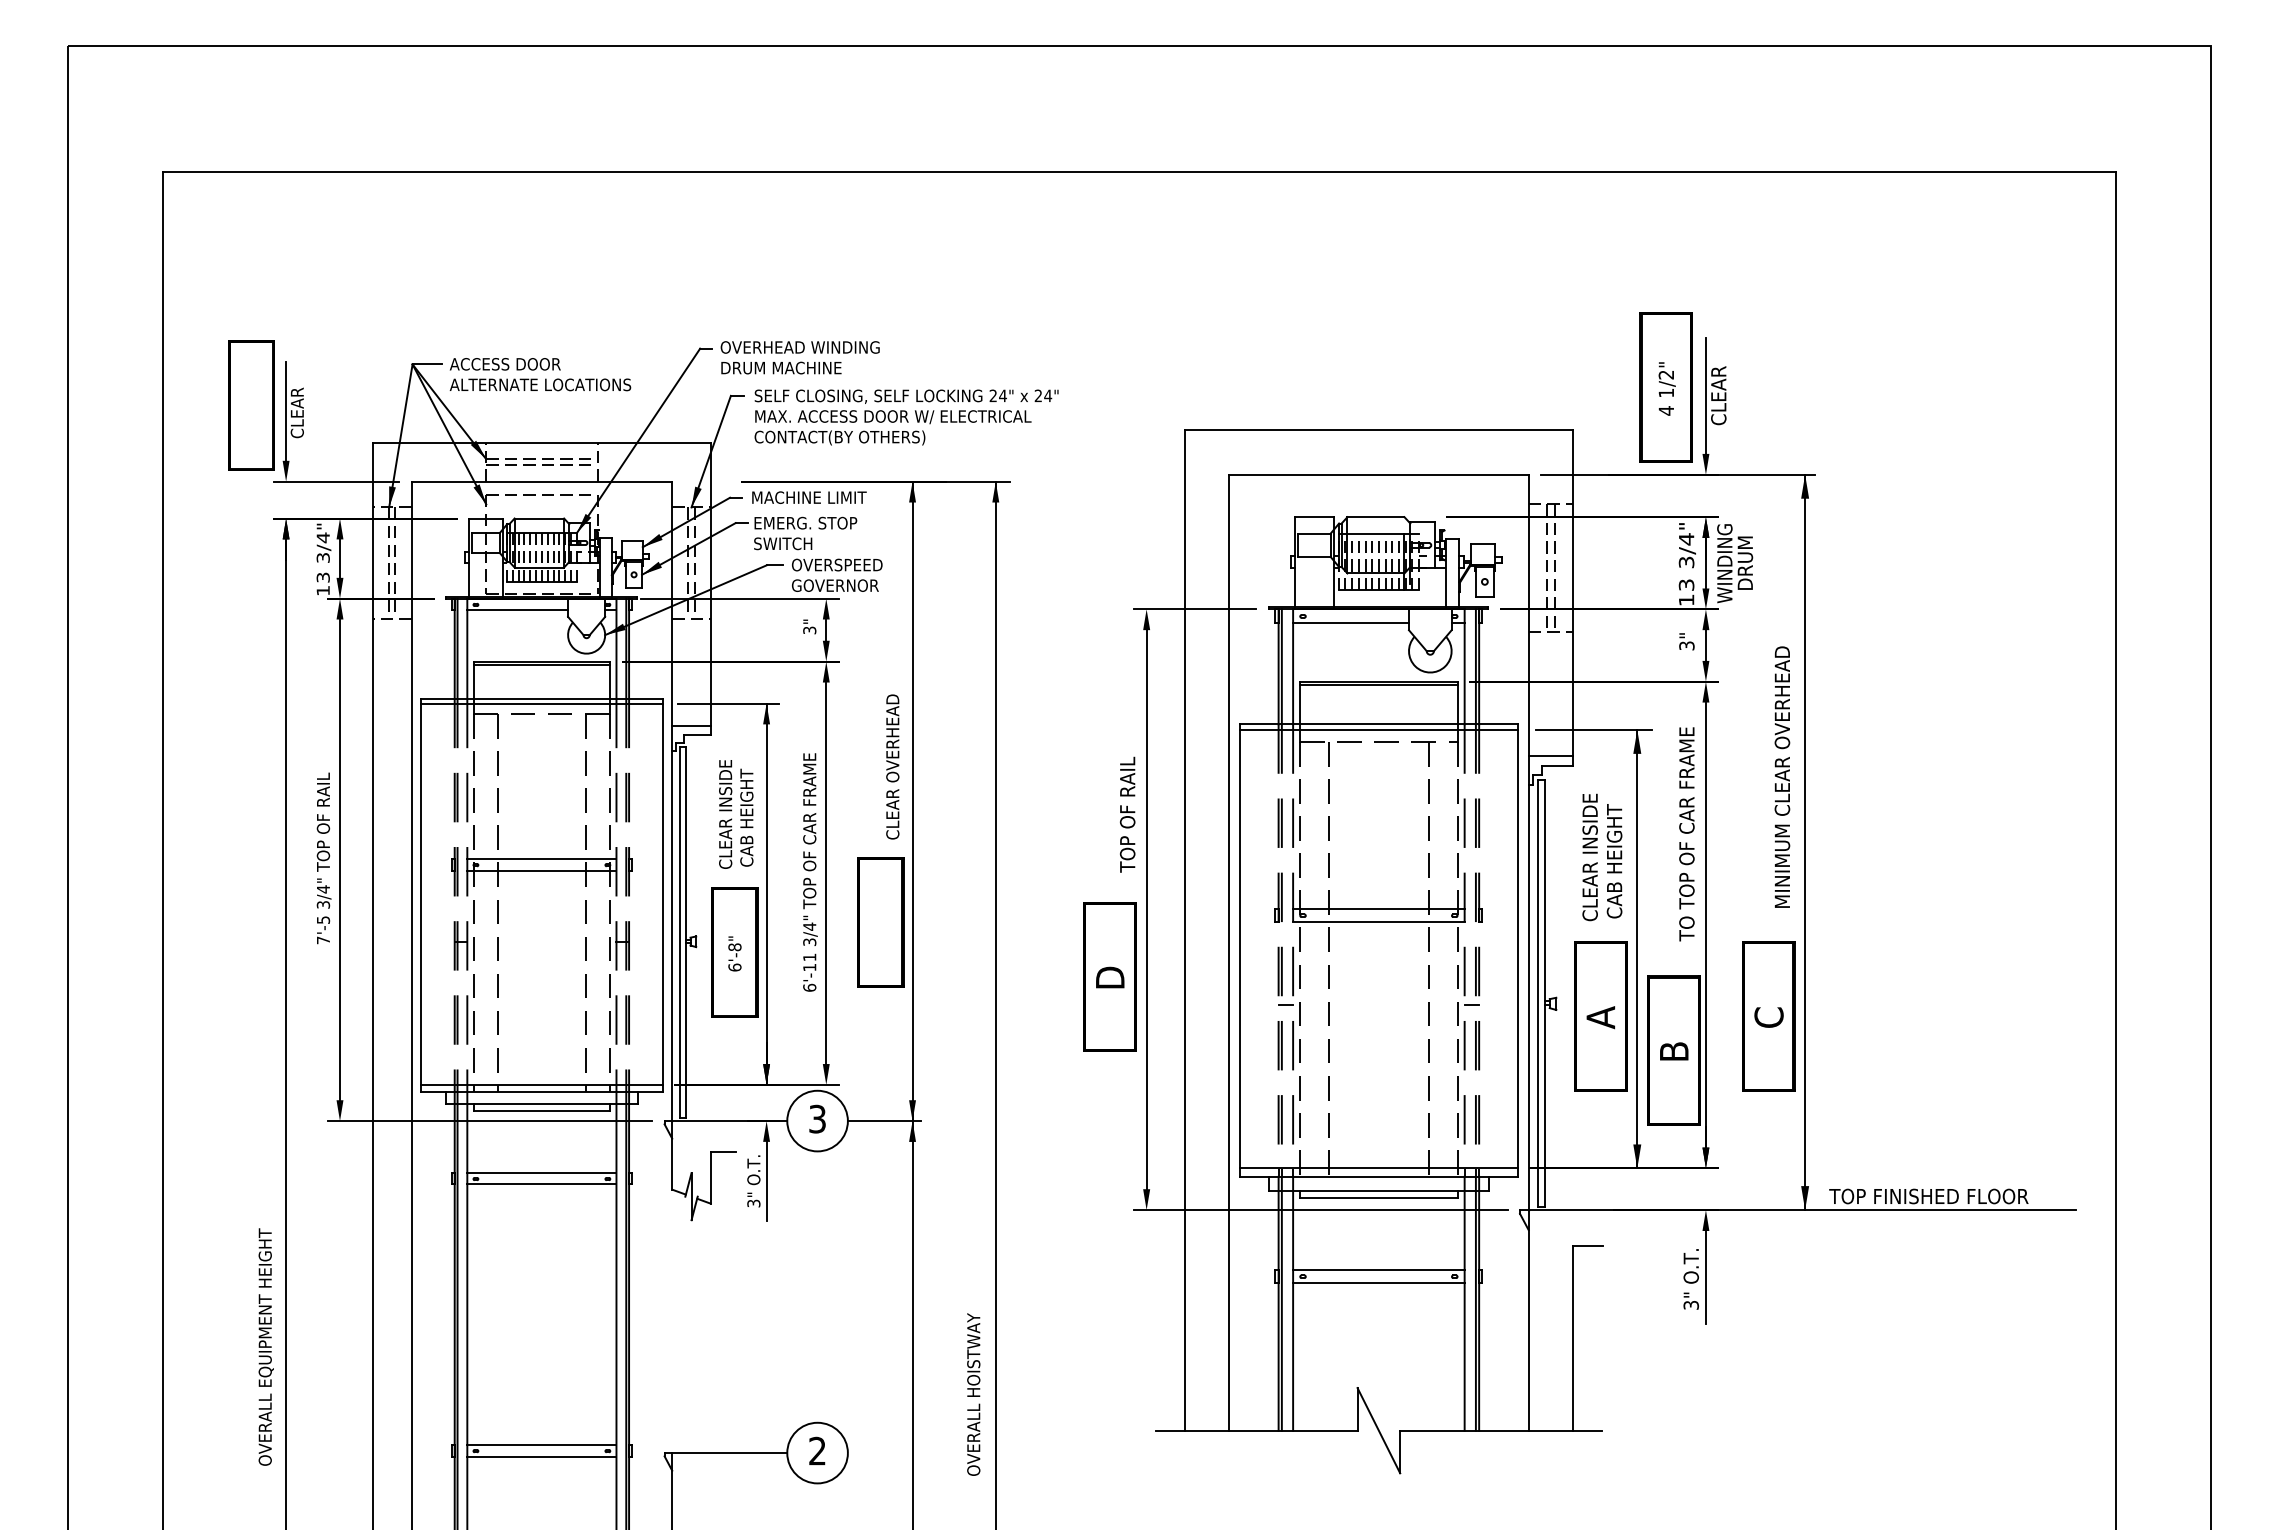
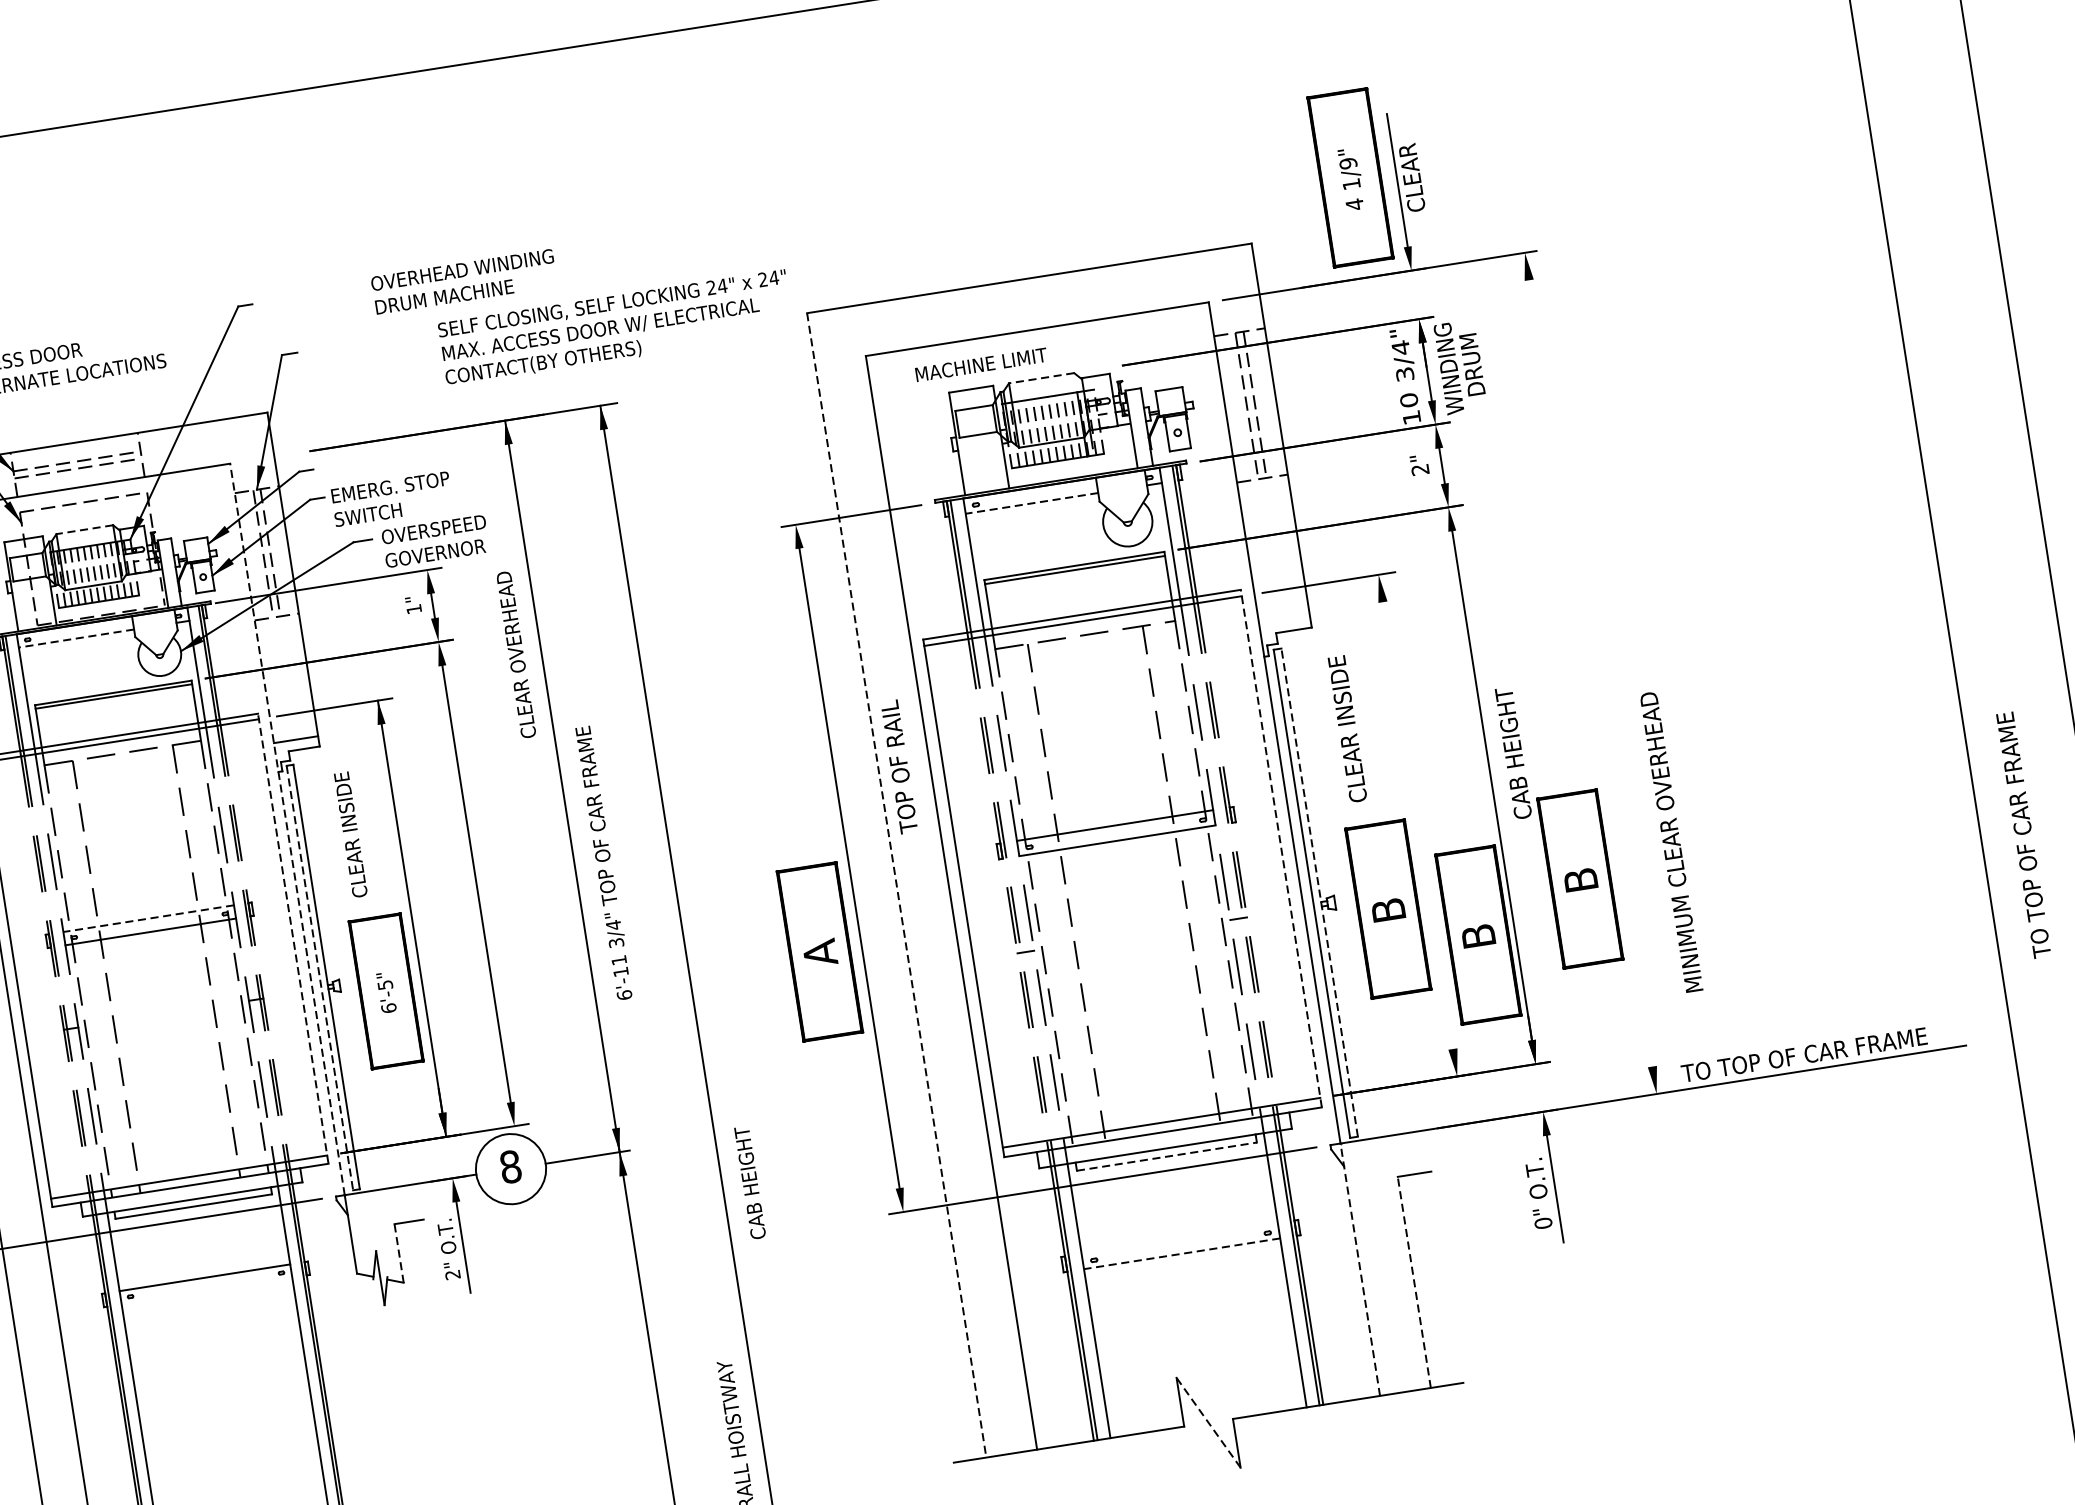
text: (799, 357) -> (463, 281), moved
text: (1666, 374) -> (1348, 163), 1/2" -> 1/9"
text: (906, 417) -> (615, 328), moved
text: (809, 497) -> (981, 364), moved
line: (1375, 517) -> (1041, 378), solid -> dashed
line: (539, 518) -> (84, 529), solid -> dashed
text: (1686, 584) -> (1408, 399), 13 -> 10
line: (517, 610) -> (76, 638), solid -> dashed
line: (1351, 622) -> (1032, 503), solid -> dashed
text: (809, 630) -> (413, 609), 3" -> 1"
text: (1686, 645) -> (1419, 469), 3" -> 2"
line: (1550, 755) -> (1283, 619), removed
text: (892, 766) -> (515, 654), moved
text: (1782, 776) -> (1671, 841), moved
line: (672, 801) -> (287, 829), solid -> dashed
text: (1127, 814) -> (899, 766), moved
text: (746, 817) -> (749, 1182), moved
text: (1686, 834) -> (2023, 835), moved
line: (1805, 842) -> (1591, 673), removed
line: (541, 858) -> (148, 918), solid -> dashed
text: (1614, 861) -> (1513, 753), moved
text: (810, 872) -> (604, 863), moved
line: (662, 895) -> (293, 938), solid -> dashed
part: (880, 922) -> (547, 930), removed
line: (1184, 931) -> (896, 886), solid -> dashed
line: (680, 932) -> (320, 977), solid -> dashed
text: (734, 947) -> (384, 985), 6'-8" -> 6'-5"
line: (1637, 948) -> (1418, 824), removed
line: (1517, 950) -> (1281, 848), solid -> dashed
text: (1110, 977) -> (820, 952), D -> A
line: (1544, 992) -> (1319, 891), solid -> dashed
text: (1600, 1017) -> (1388, 910), A -> B
text: (1768, 1017) -> (1580, 880), C -> B
text: (817, 1118) -> (510, 1166), 3 -> 8
line: (710, 1178) -> (398, 1254), solid -> dashed
line: (541, 1184) -> (206, 1291), removed
text: (1950, 1196) -> (1820, 1052), TOP FINISHED FLOOR -> TO TOP OF CAR FRAME
line: (1378, 1198) -> (1166, 1157), solid -> dashed
text: (753, 1203) -> (452, 1274), 3" -> 2"
line: (1378, 1269) -> (1179, 1238), removed
line: (1378, 1282) -> (1181, 1253), solid -> dashed
text: (1690, 1304) -> (1542, 1222), 3" -> 0"
line: (1528, 1319) -> (1359, 1268), solid -> dashed
line: (1573, 1337) -> (1414, 1281), solid -> dashed
line: (1378, 1430) -> (1208, 1422), solid -> dashed

